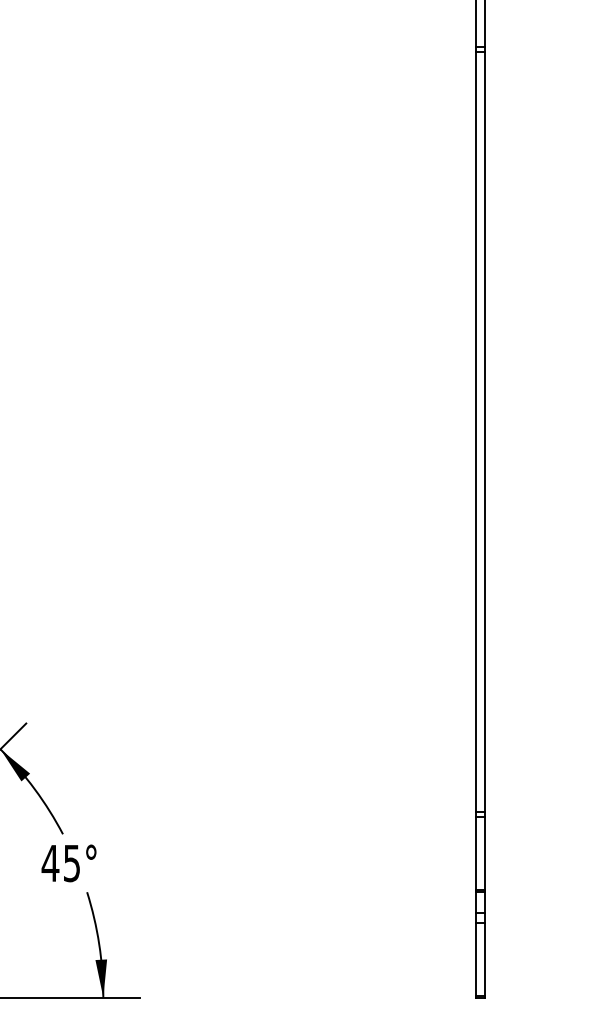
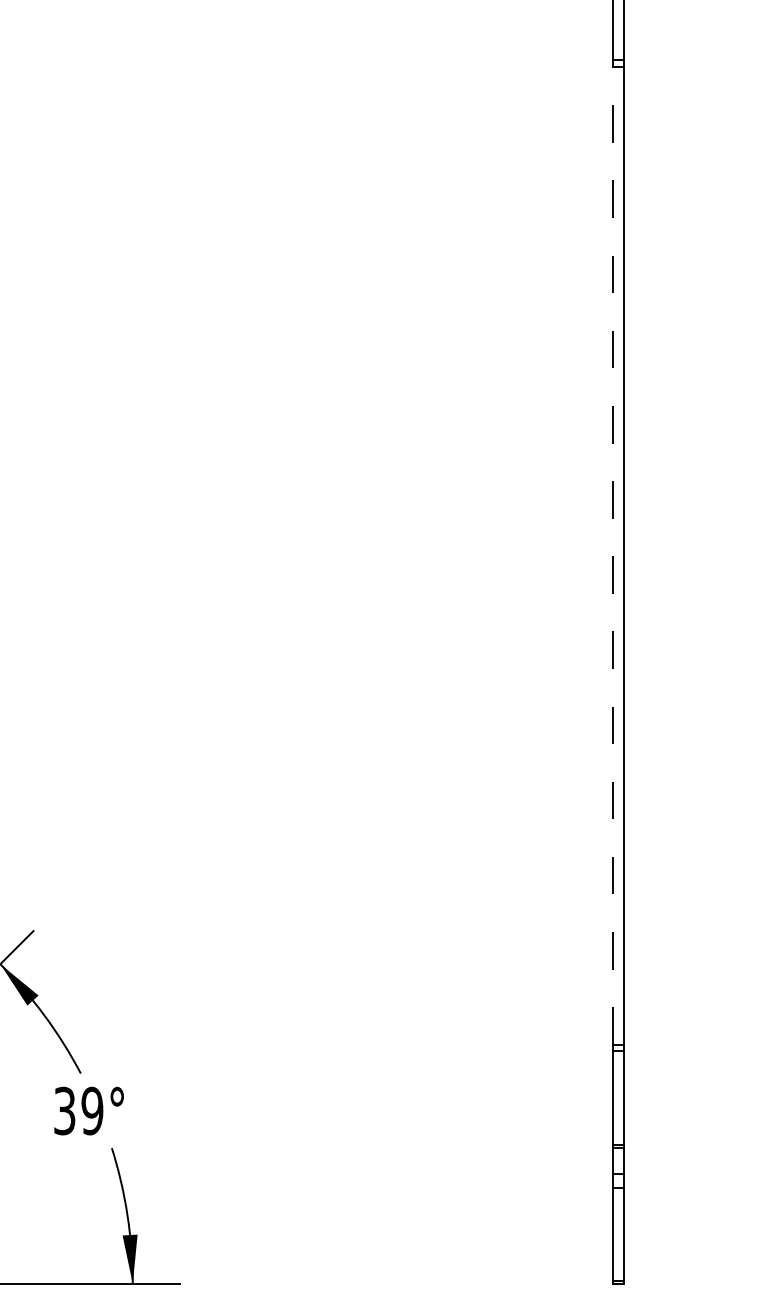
line: (476, 431) -> (612, 555), solid -> dashed
text: (61, 862) -> (78, 1110), 45° -> 39°

